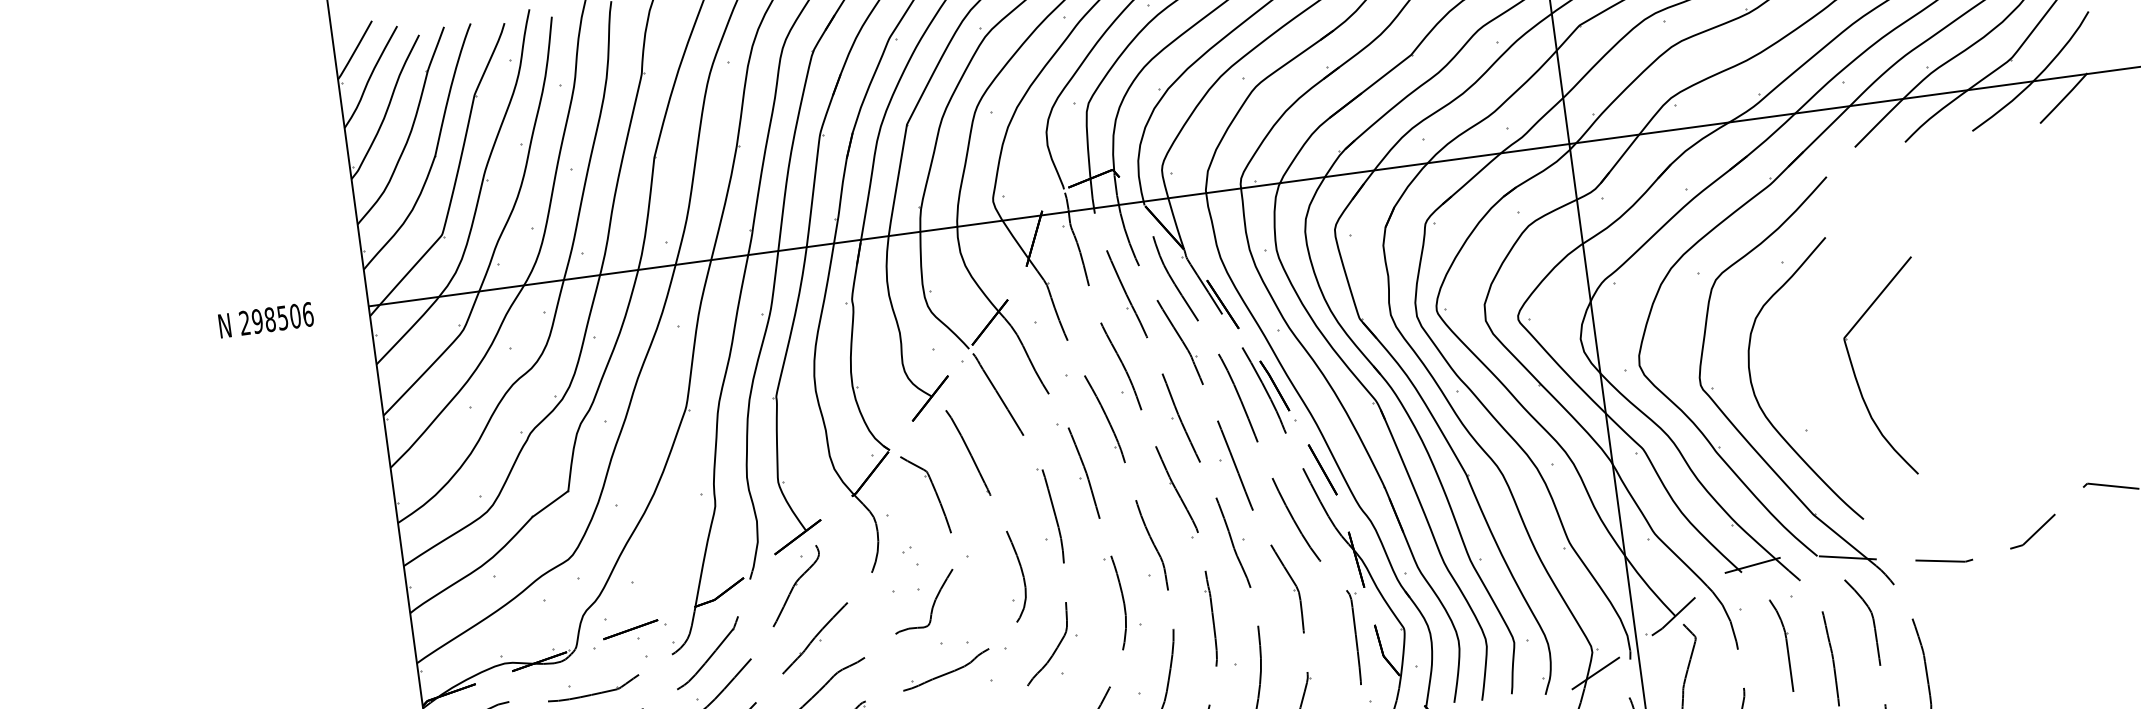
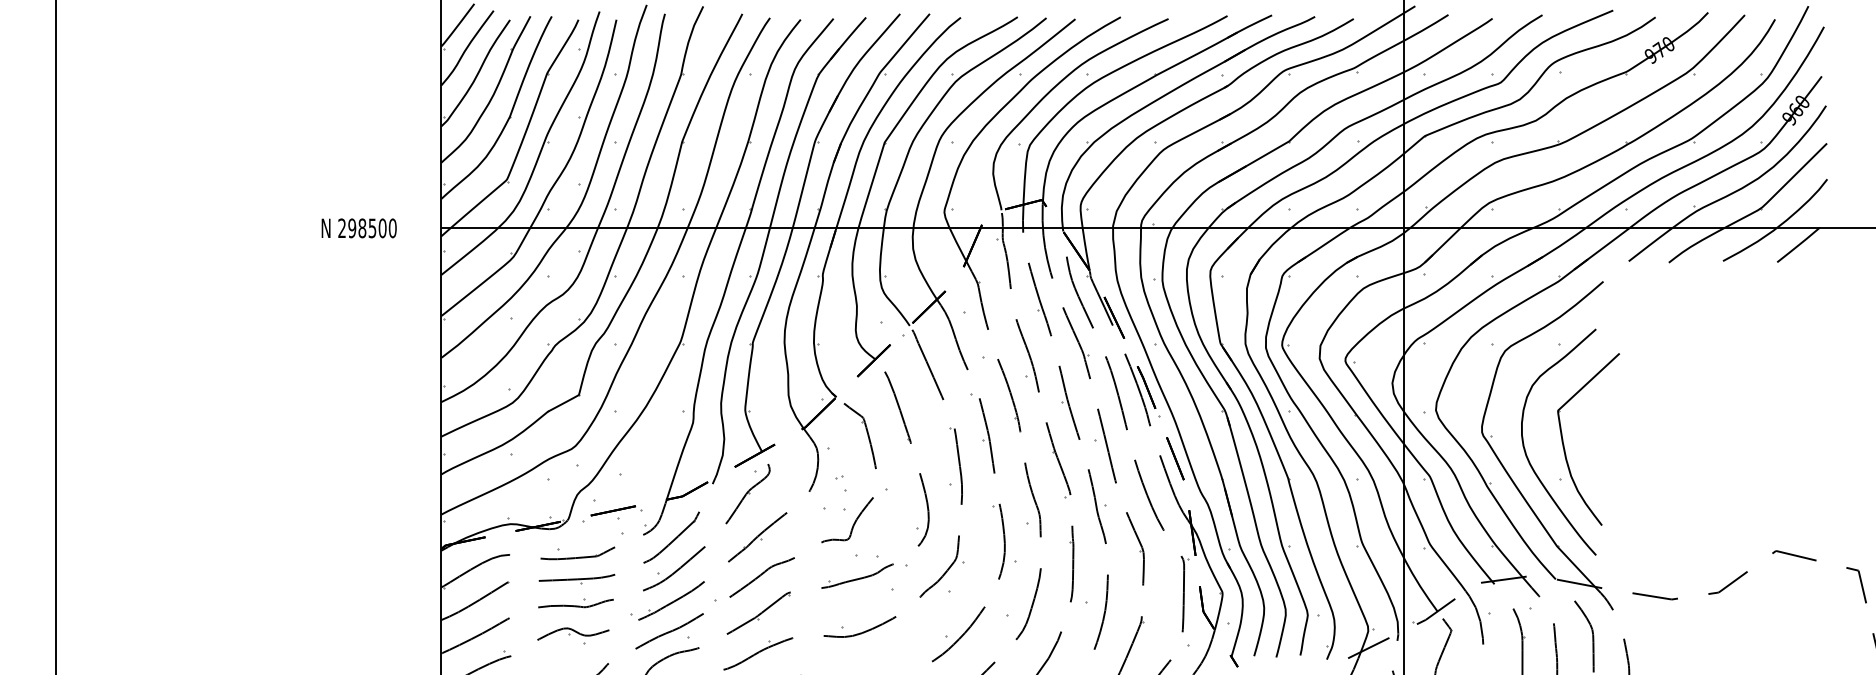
text: (307, 313) -> (392, 227), 298506 -> 298500
part: (1857, 379) -> (1564, 444), moved

